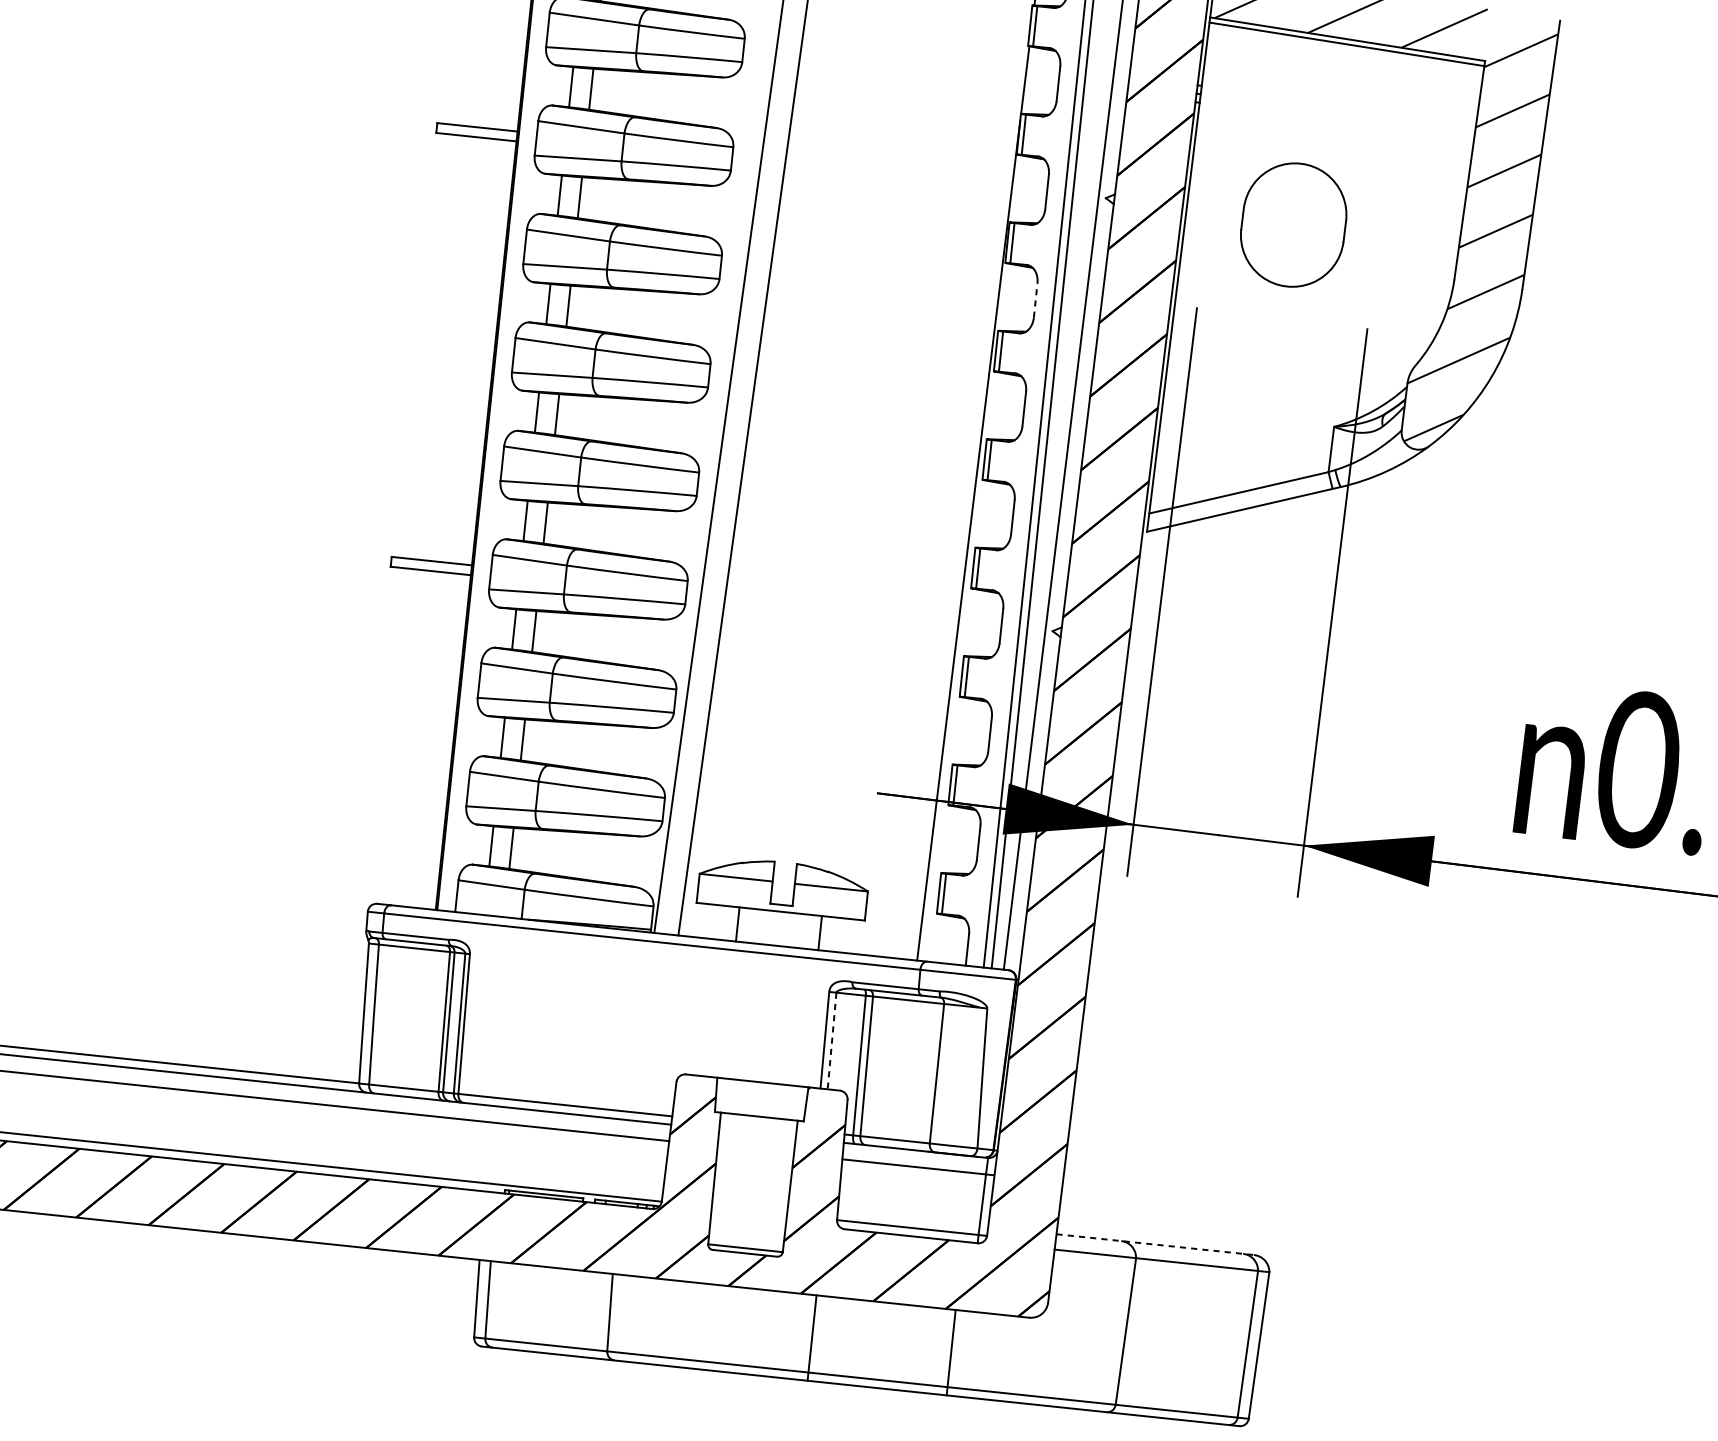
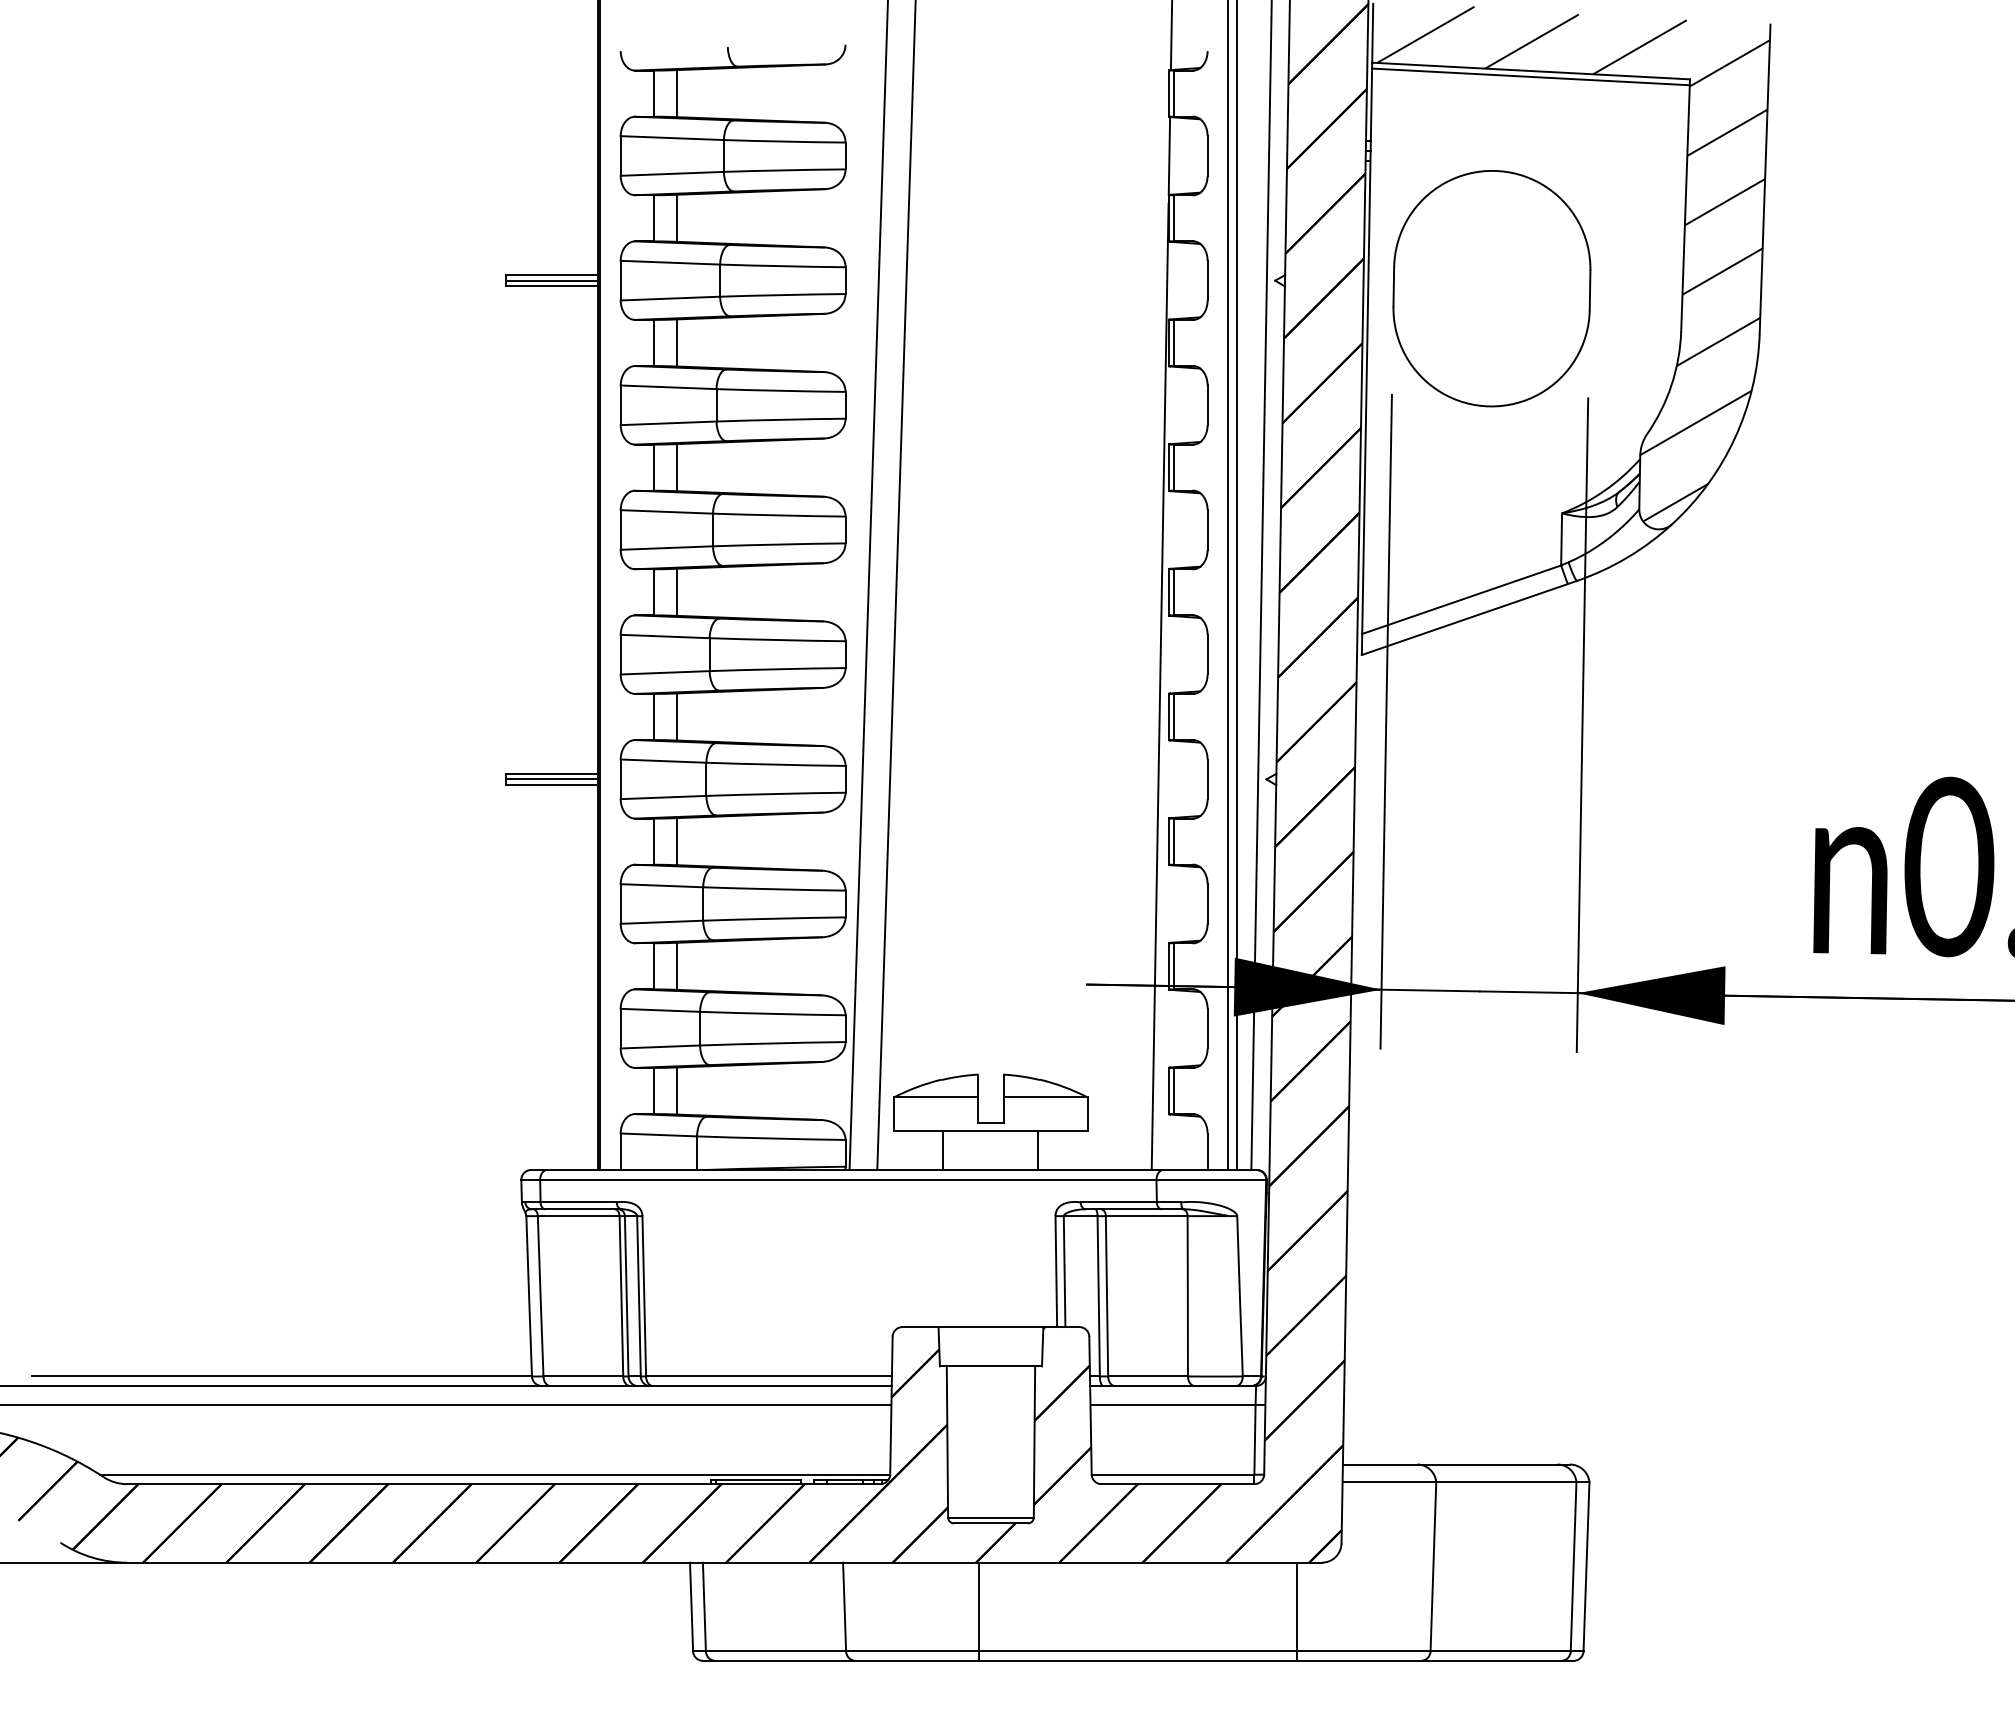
line: (477, 131) -> (552, 280), added
part: (1293, 224) -> (1491, 288), size x1.67
line: (1035, 300) -> (1207, 405), dashed -> solid
line: (431, 566) -> (552, 779), added
line: (831, 1041) -> (1064, 1272), dashed -> solid
line: (1155, 1244) -> (1456, 1464), dashed -> solid
line: (812, 1337) -> (979, 1611), moved
line: (951, 1352) -> (1297, 1611), moved

